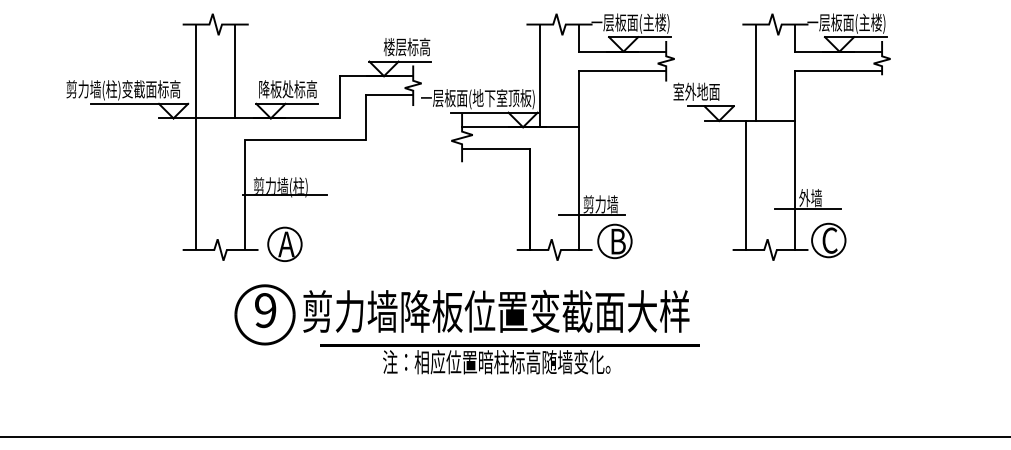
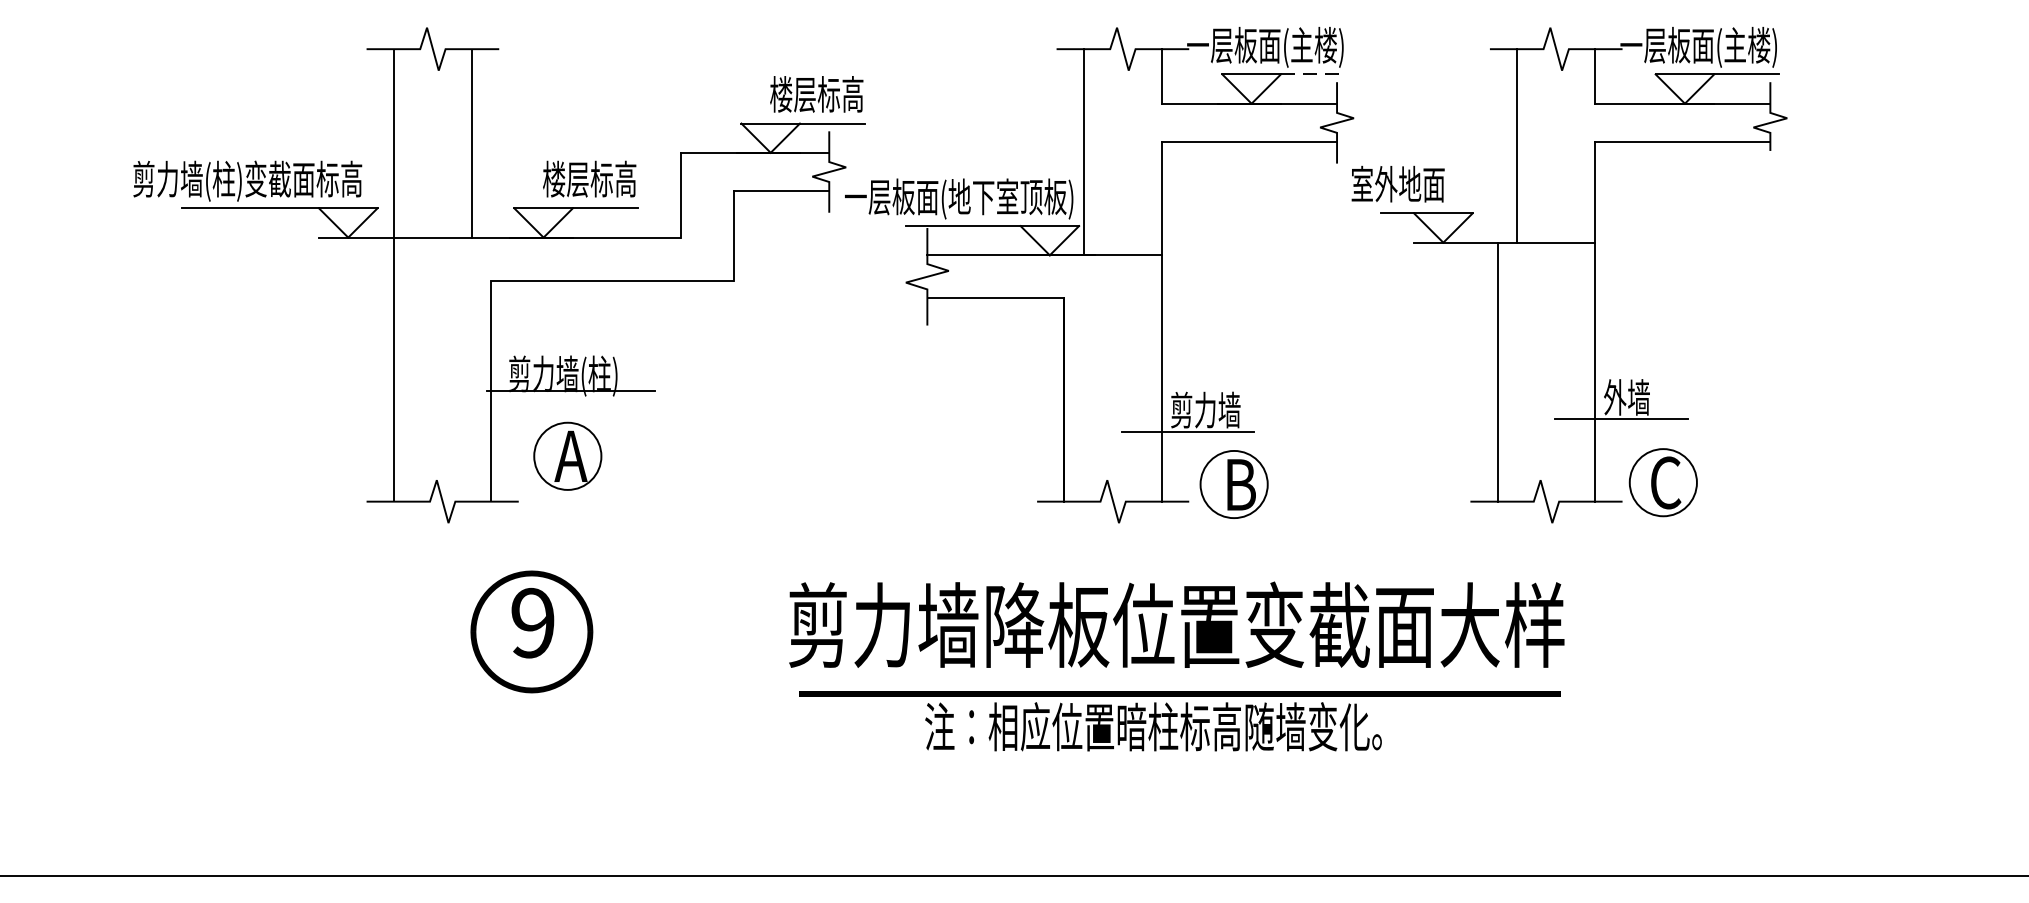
line: (654, 37) -> (1313, 75), solid -> dashed
text: (276, 89) -> (554, 179), 降板处标高 -> 楼层标高
part: (284, 243) -> (566, 454), moved
text: (496, 311) -> (1177, 625), moved
text: (509, 359) -> (1179, 721), moved

